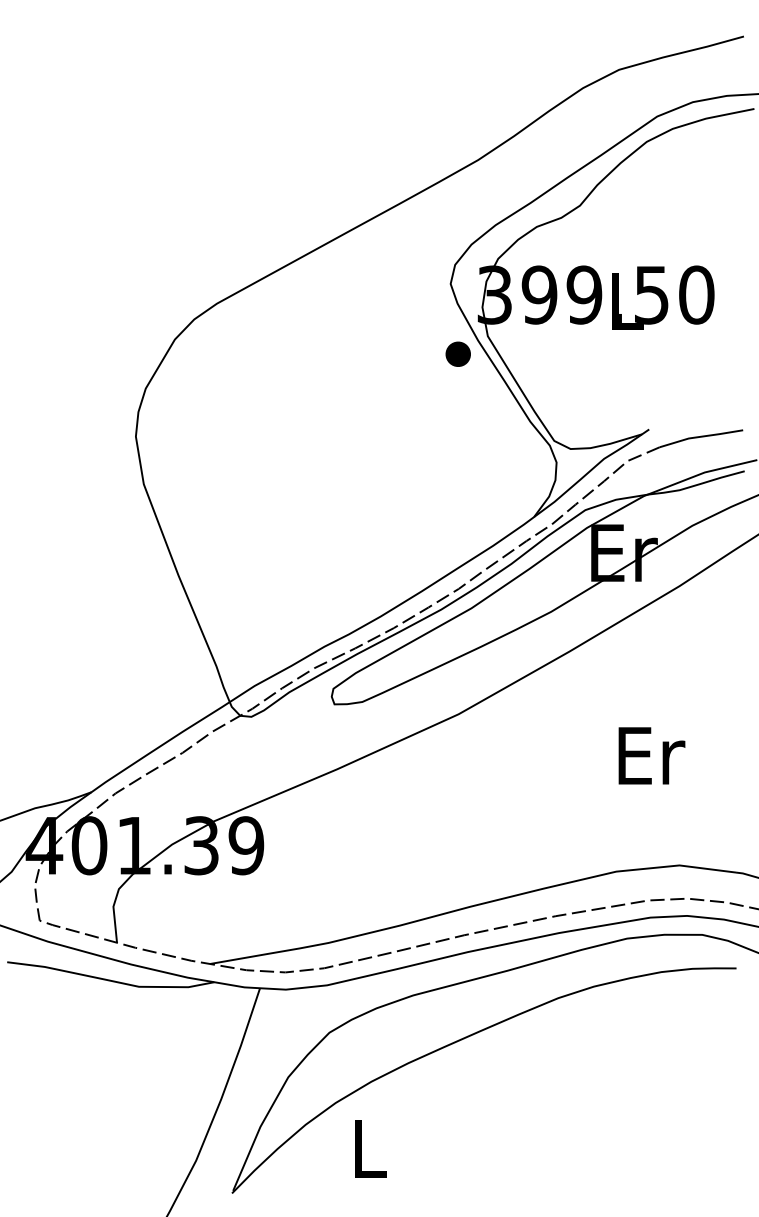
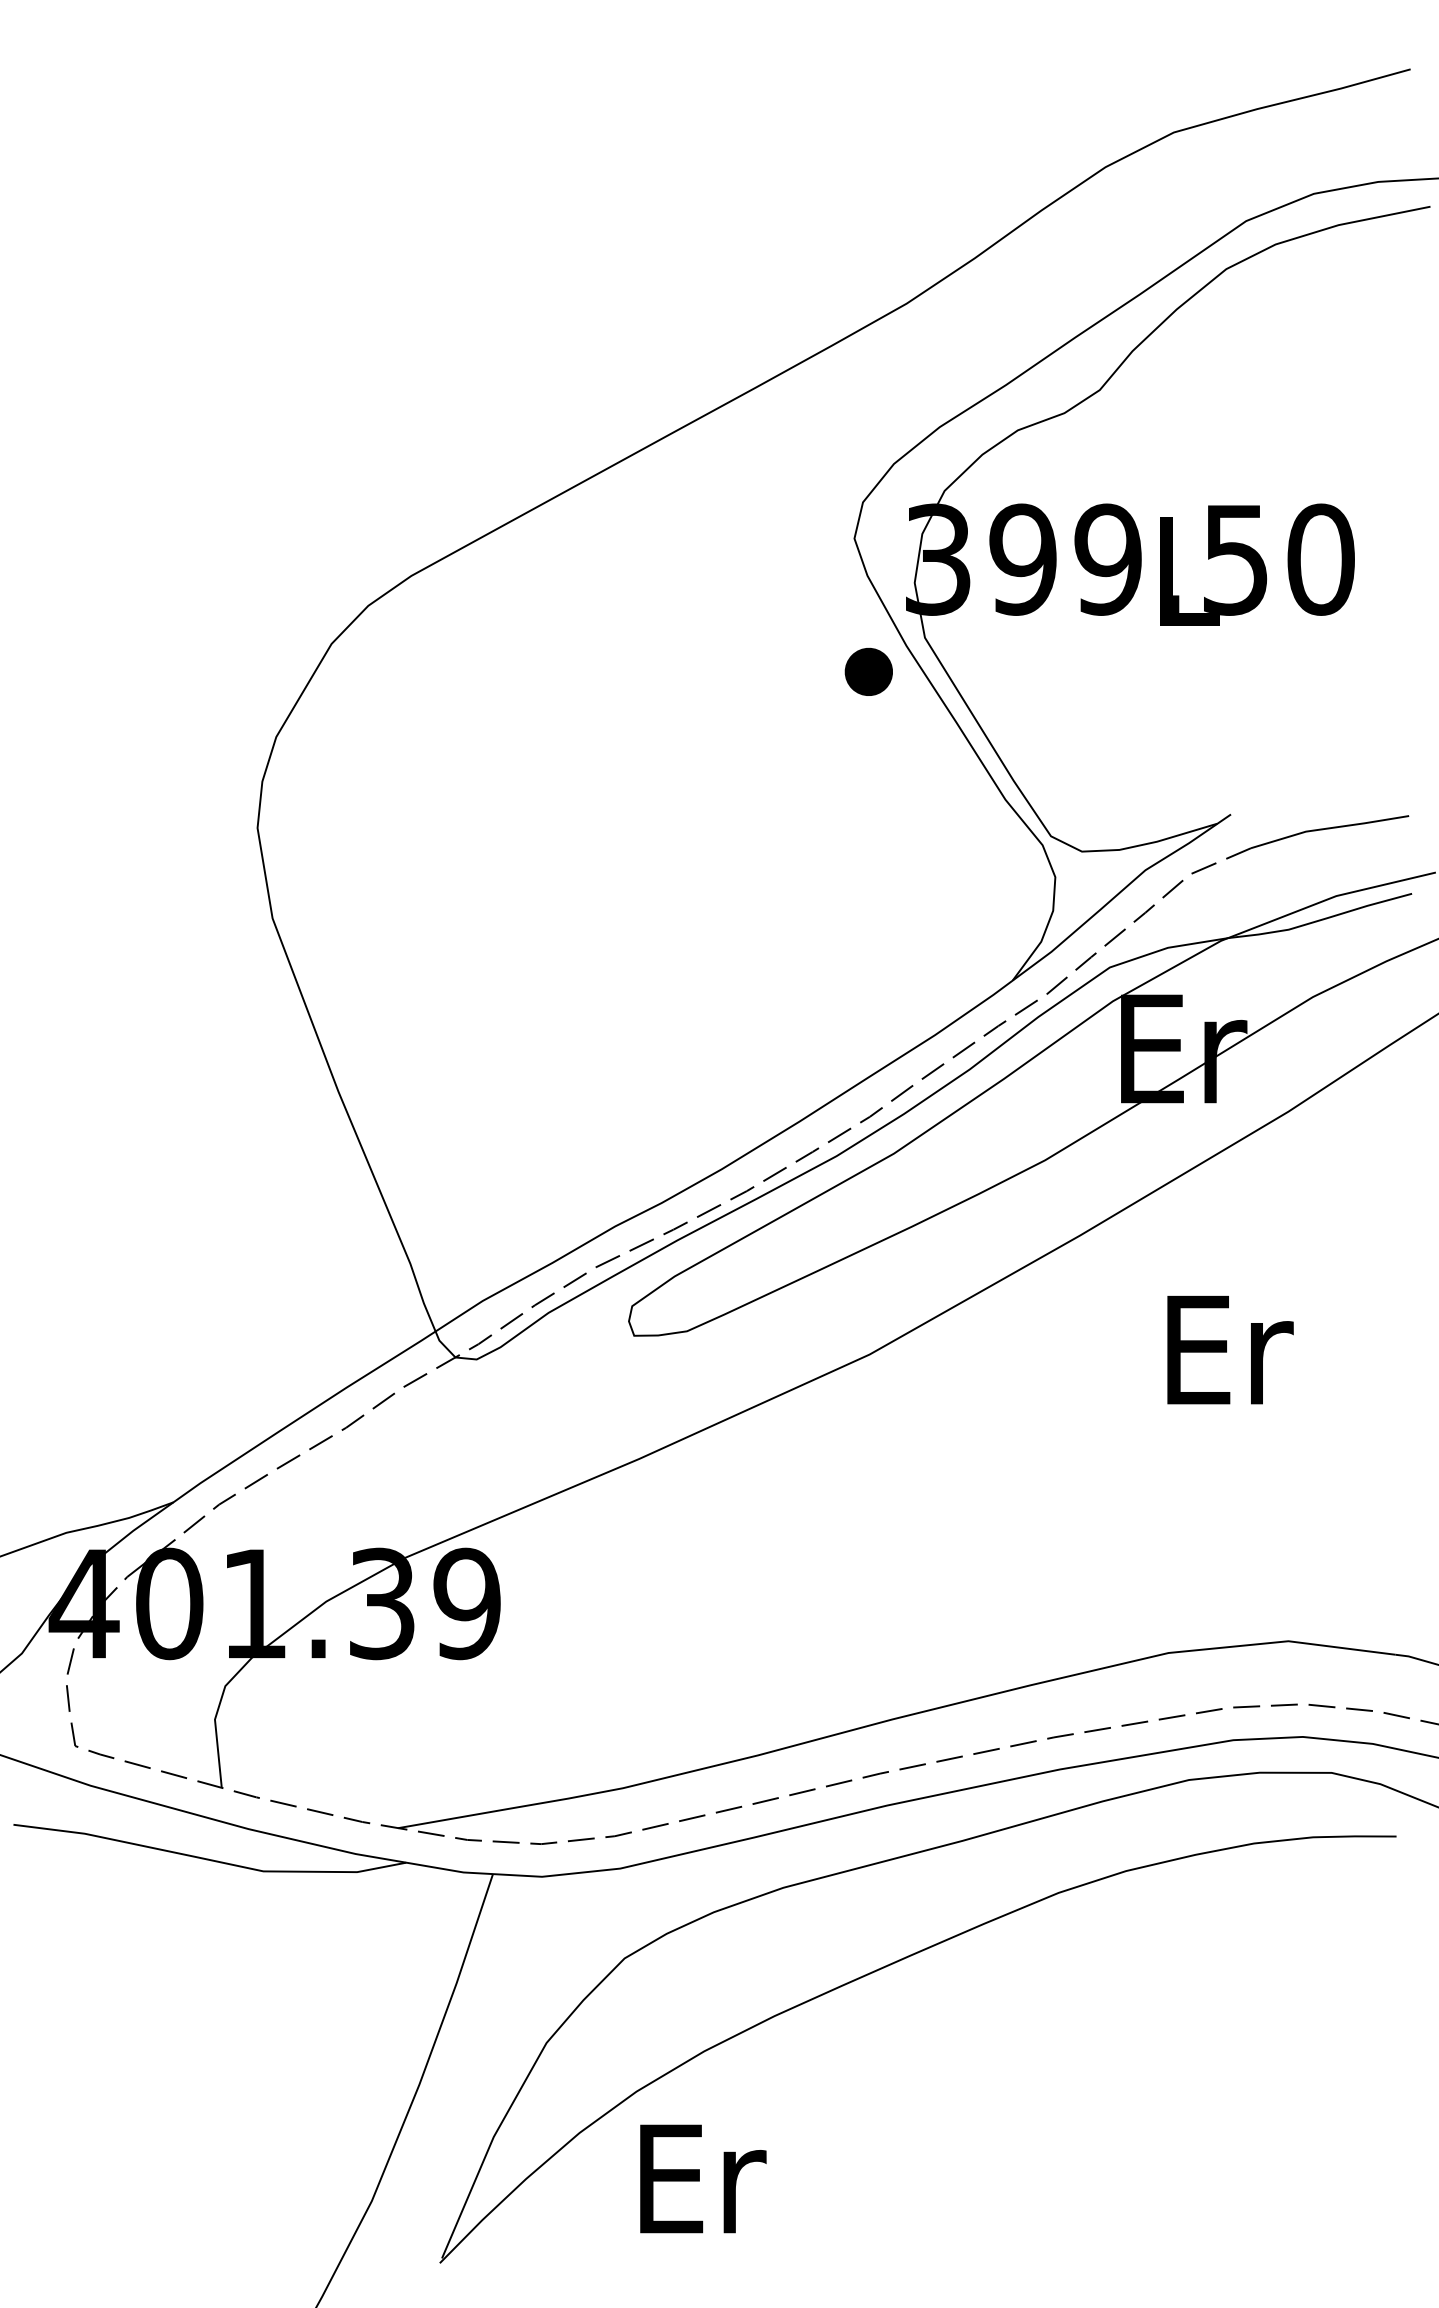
text: (651, 755) -> (1229, 1349), moved
text: (370, 1148) -> (702, 2178), L -> Er

